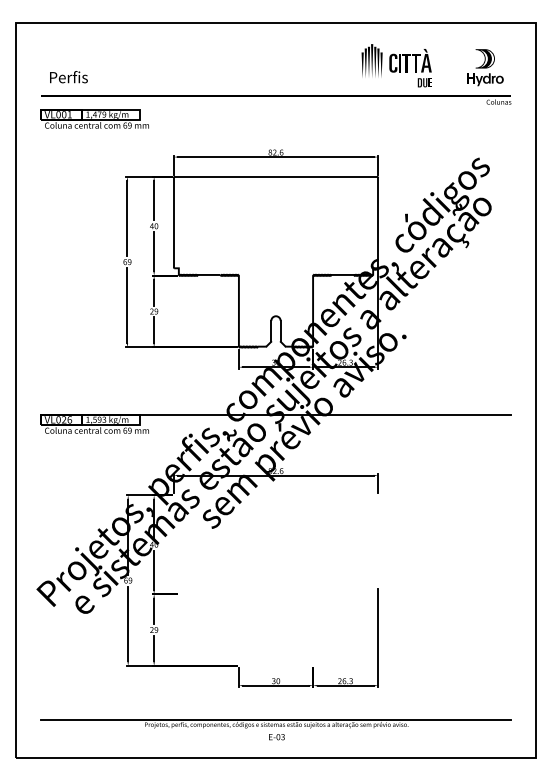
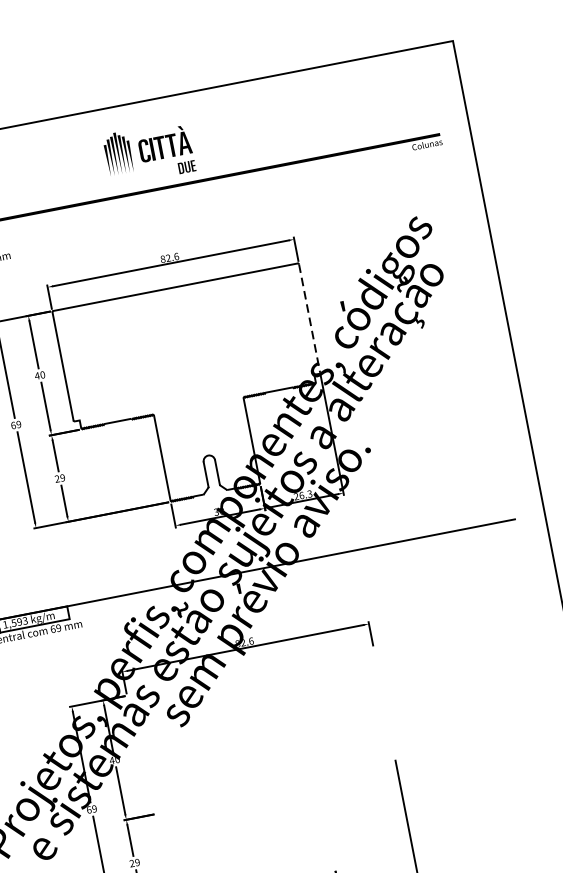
part: (396, 65) -> (148, 152), moved
part: (485, 67) -> (402, 106), removed
line: (378, 222) -> (310, 318), solid -> dashed

